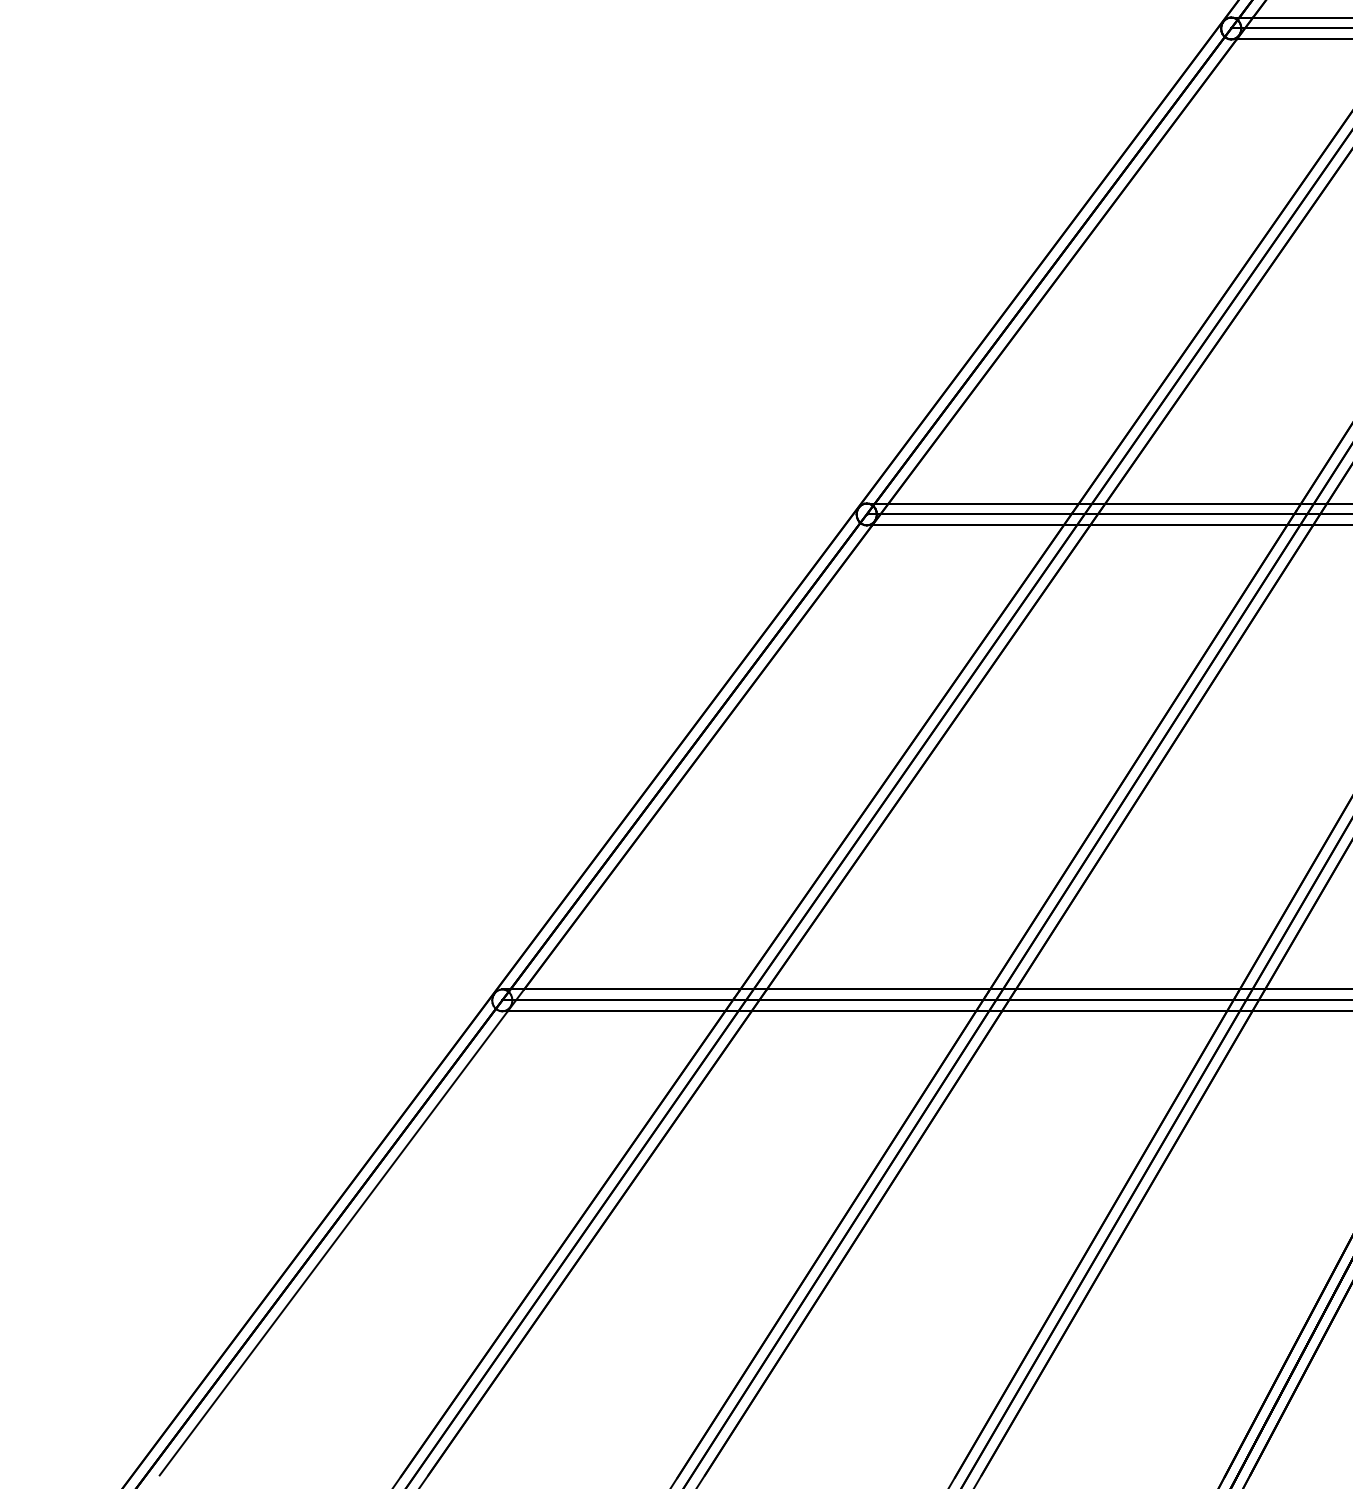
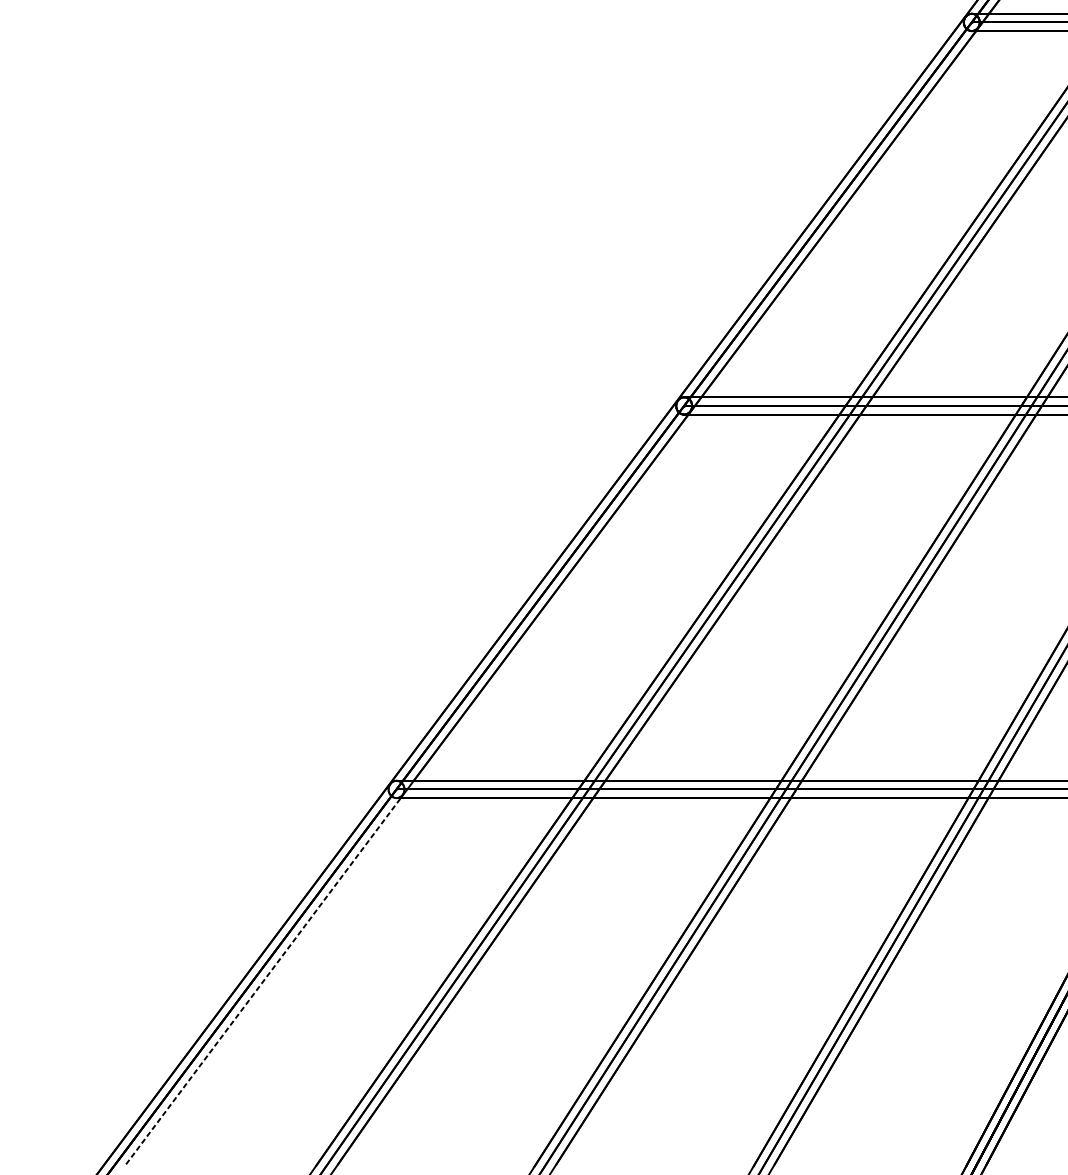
line: (334, 1242) -> (264, 980), solid -> dashed

